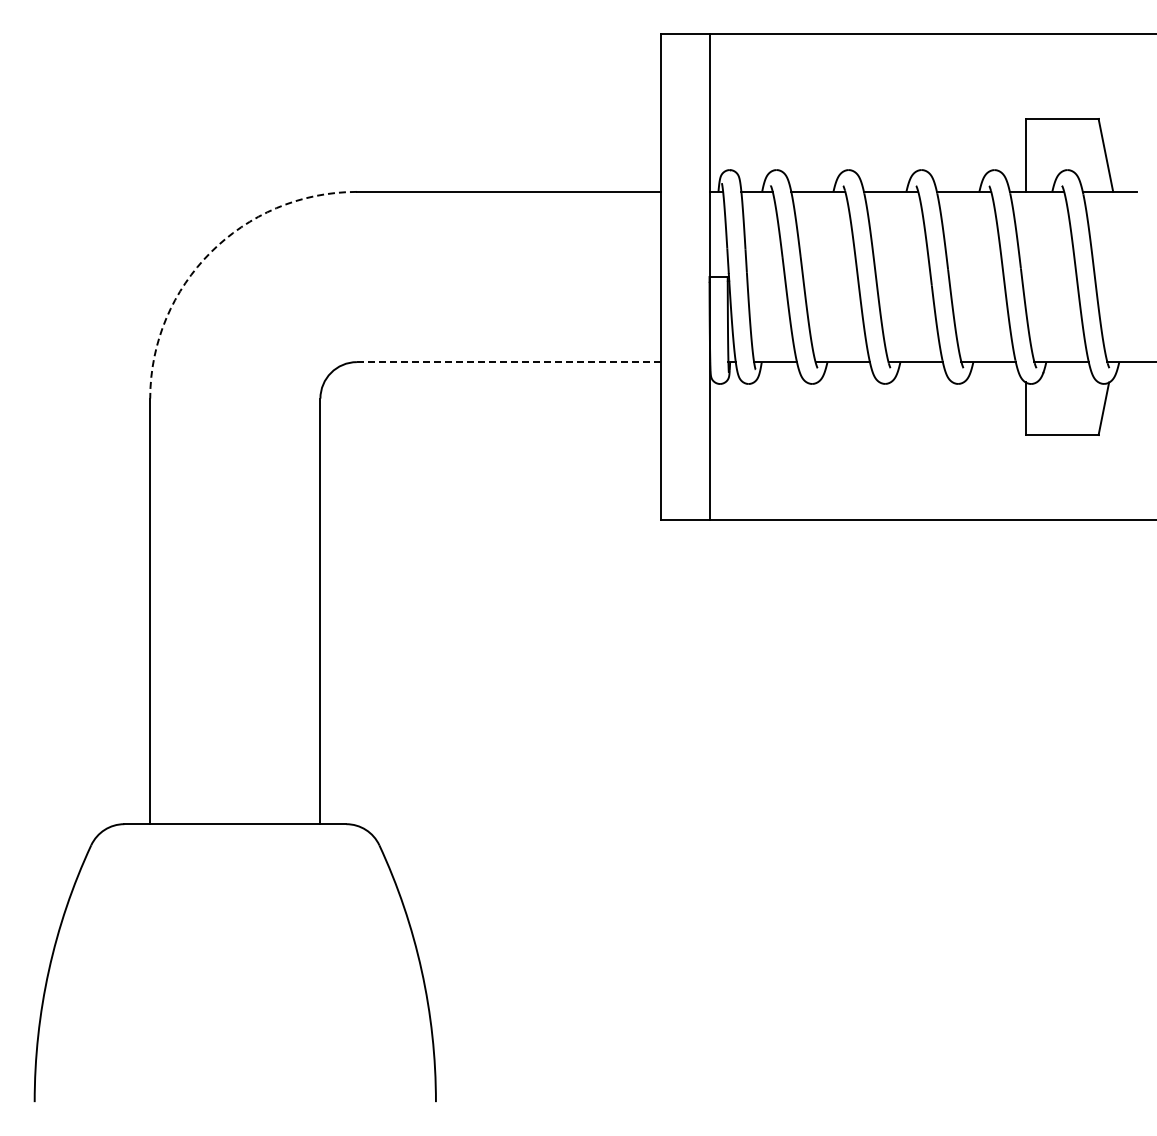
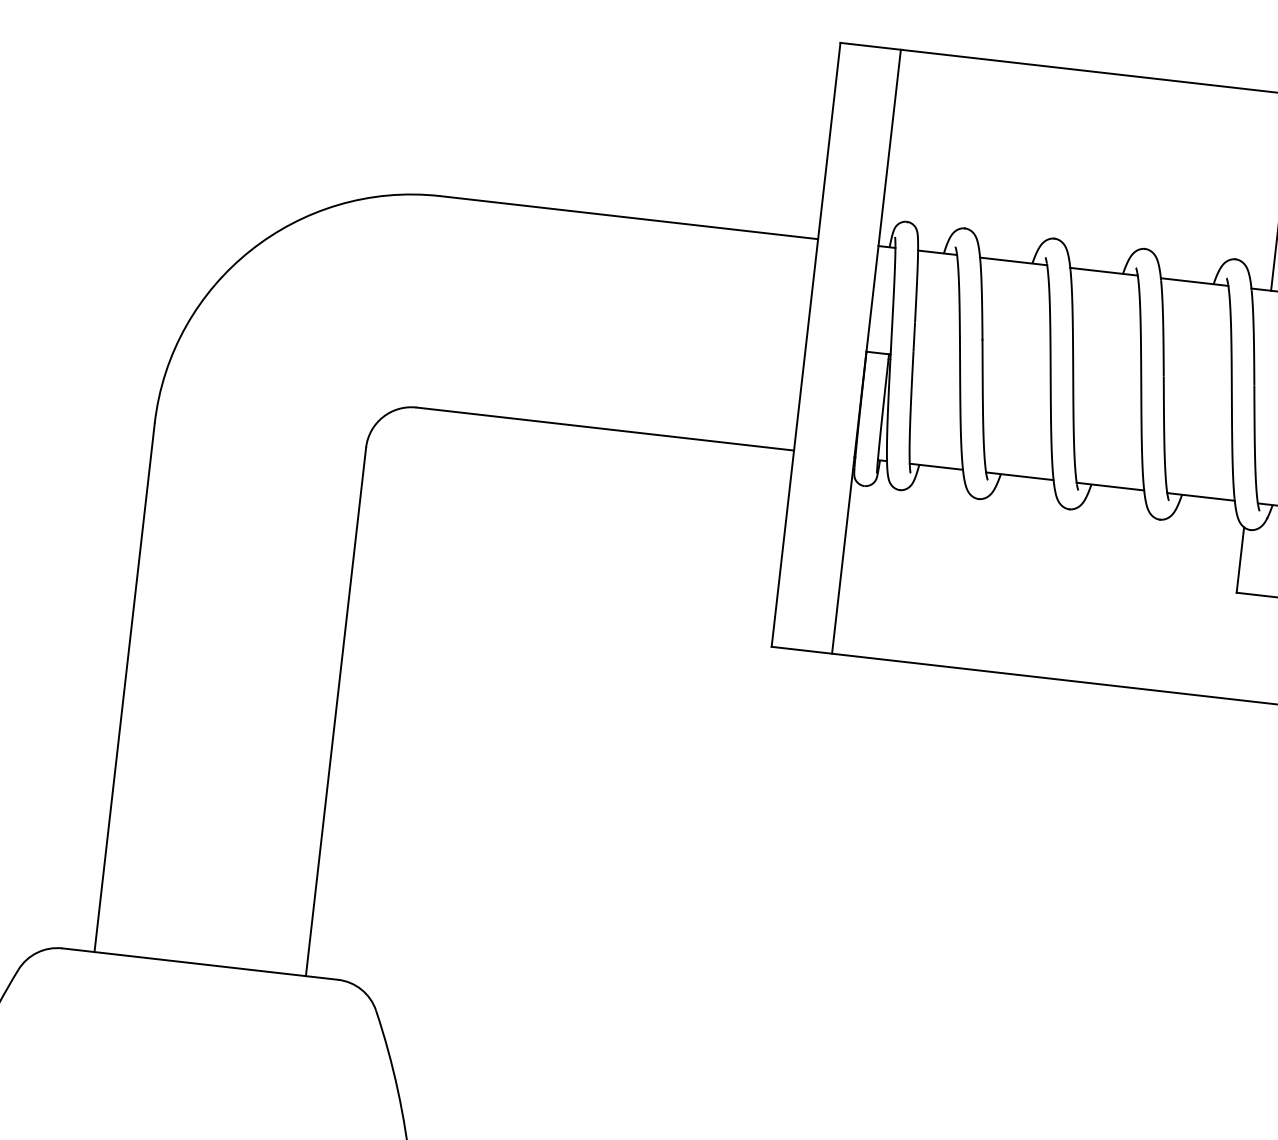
arc: (210, 252) -> (250, 250), dashed -> solid
line: (508, 362) -> (604, 429), dashed -> solid

